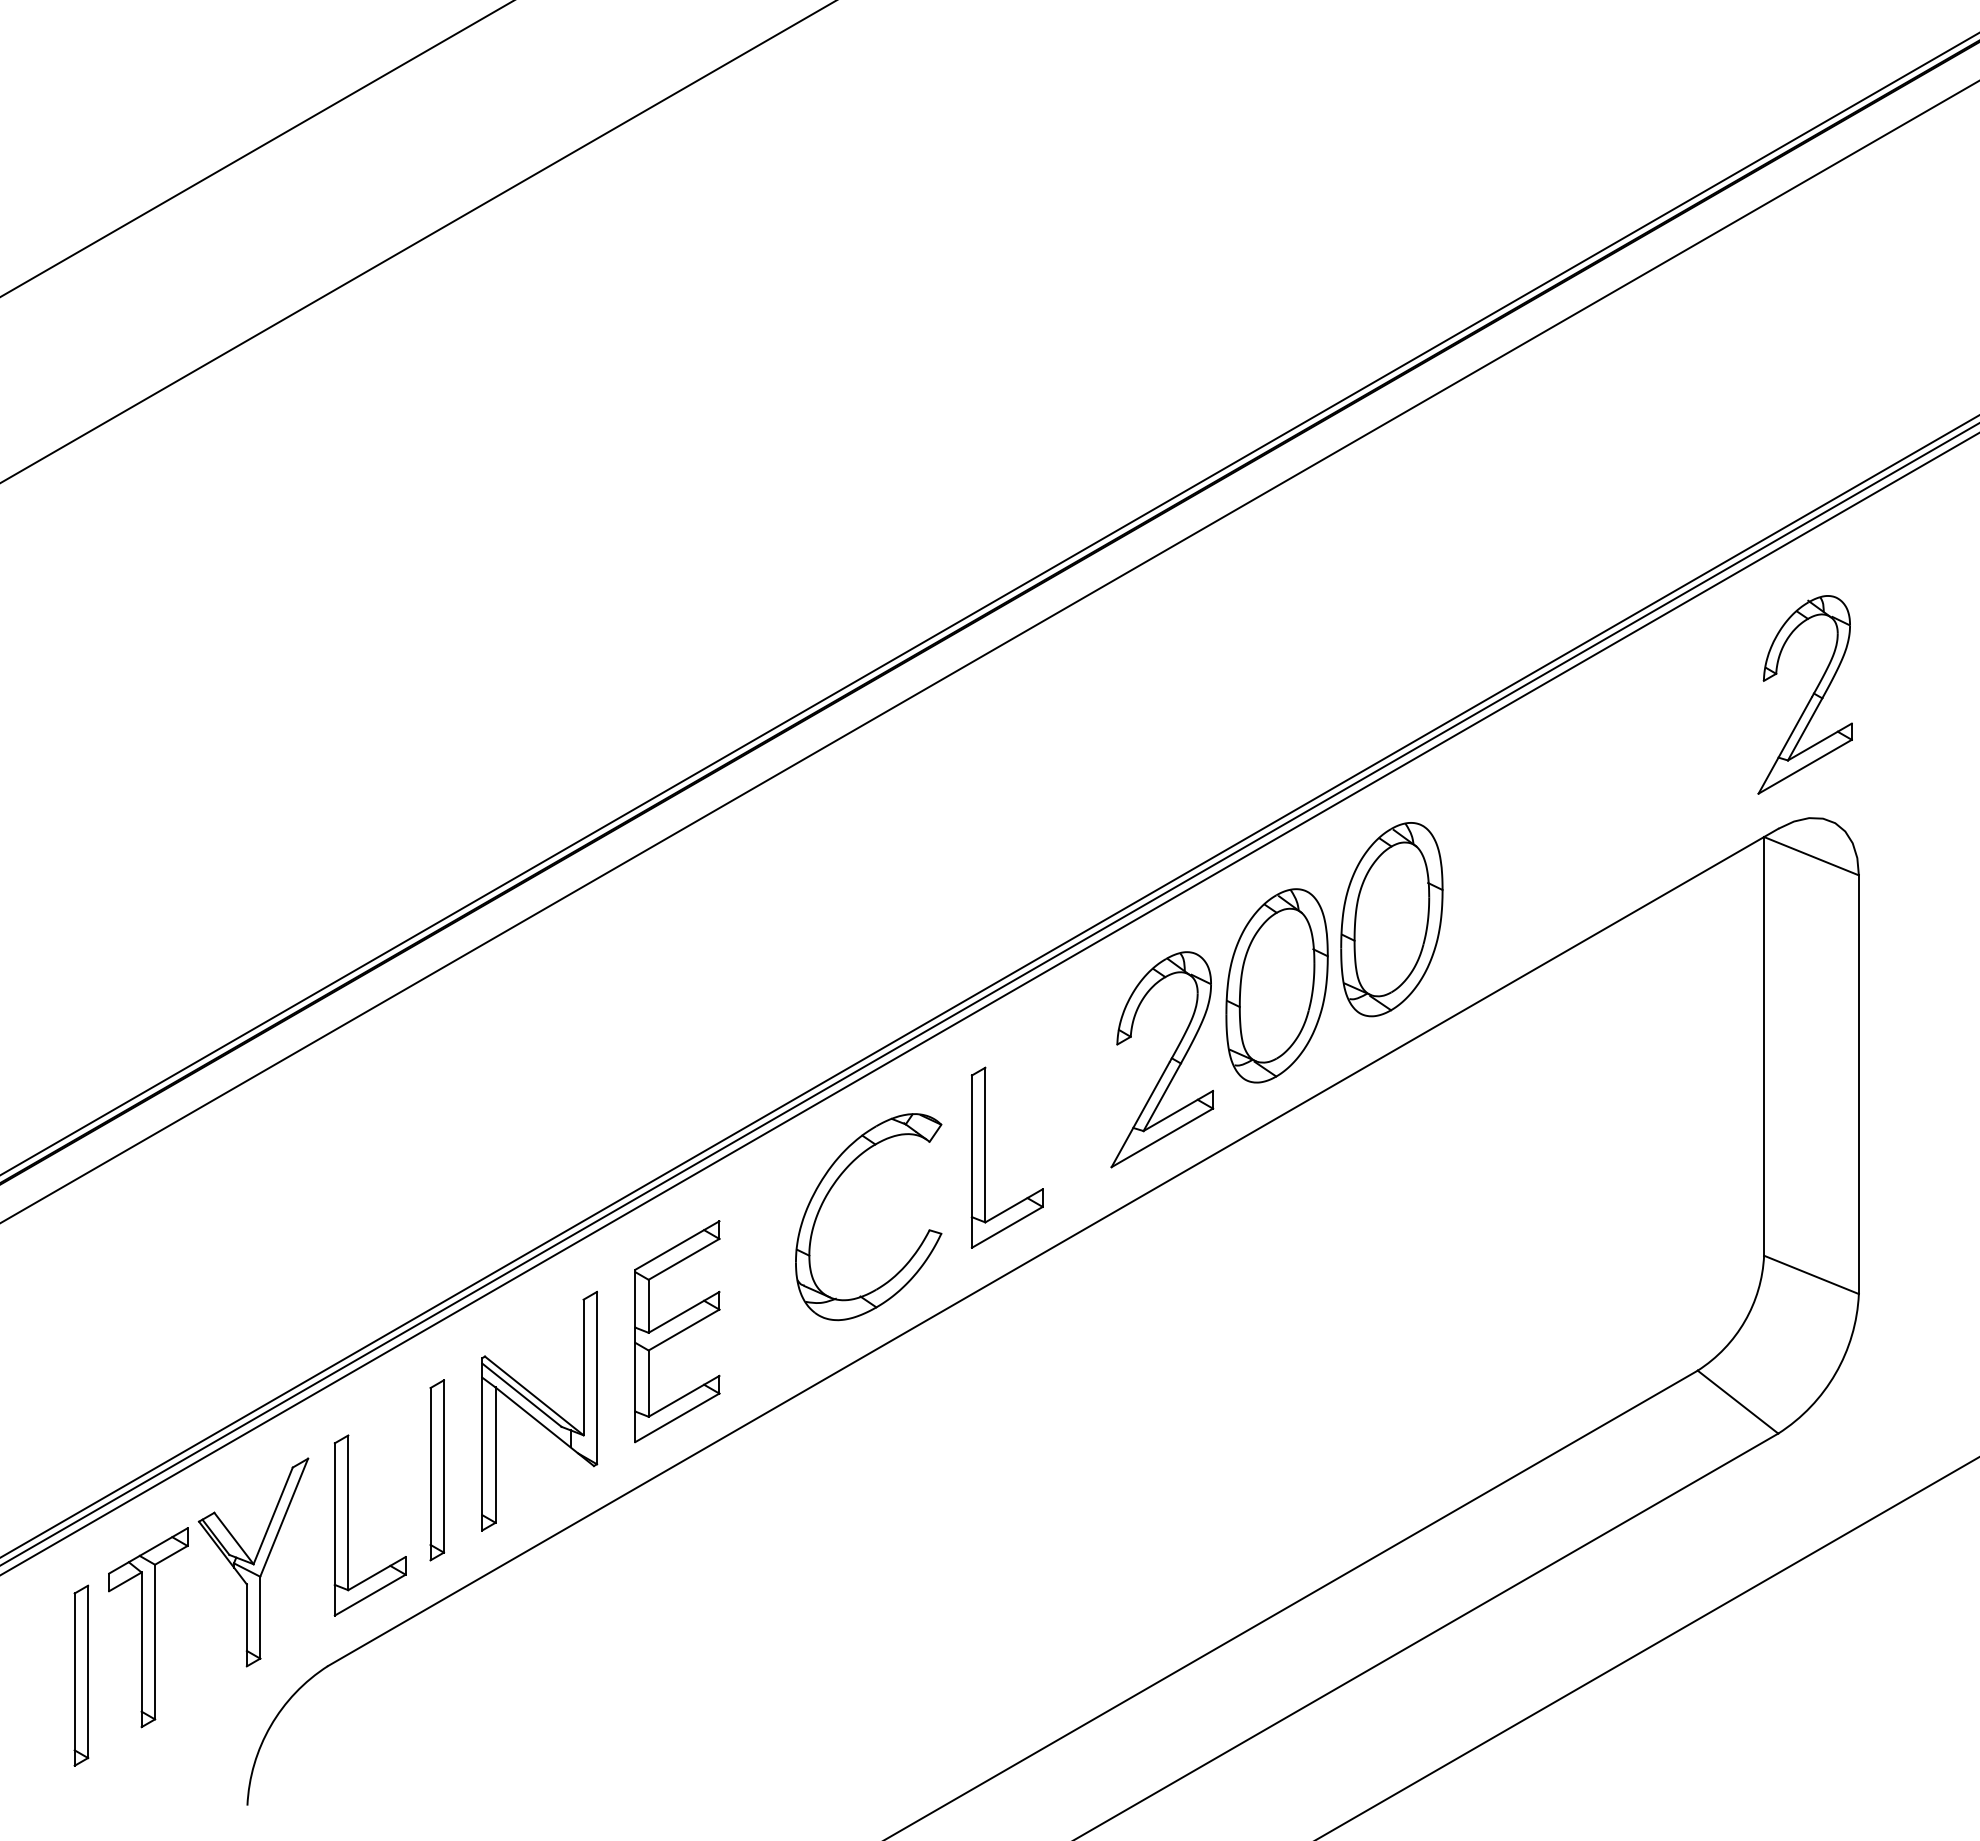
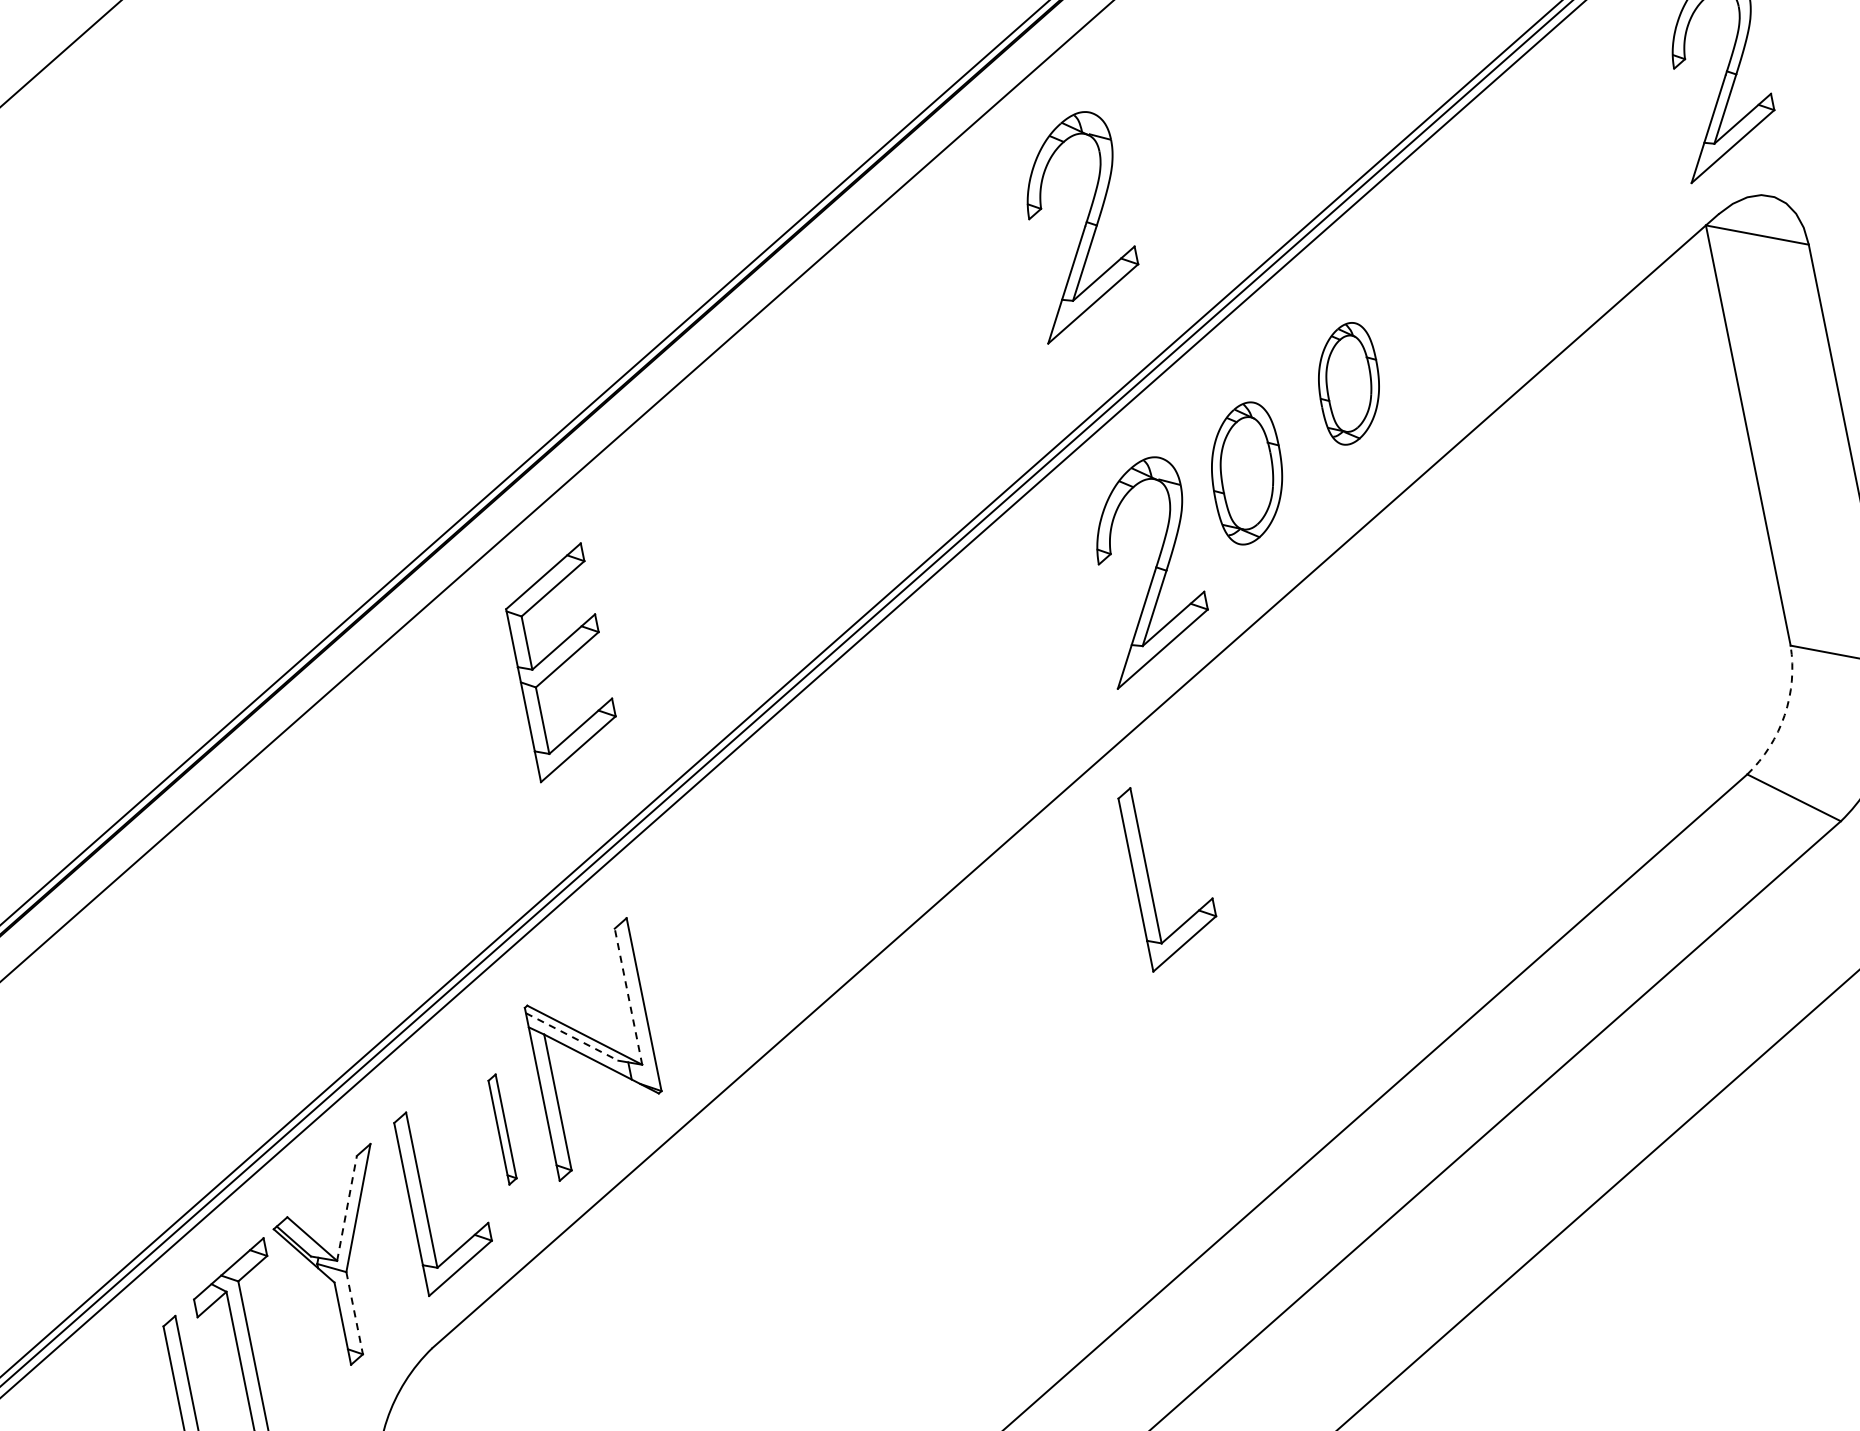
part: (1168, 717) -> (1083, 225), added
part: (1391, 919) -> (1348, 383), size x0.6
part: (1276, 985) -> (1246, 473), size x0.7
part: (985, 1157) -> (1148, 878), moved
part: (830, 1191) -> (840, 770), removed
arc: (1744, 1321) -> (1784, 715), solid -> dashed
part: (677, 1331) -> (561, 662), moved
line: (583, 1367) -> (628, 996), solid -> dashed
line: (521, 1395) -> (571, 1037), solid -> dashed
part: (437, 1470) -> (502, 1129), size x0.6
line: (273, 1515) -> (347, 1207), solid -> dashed
line: (260, 1617) -> (354, 1312), solid -> dashed

